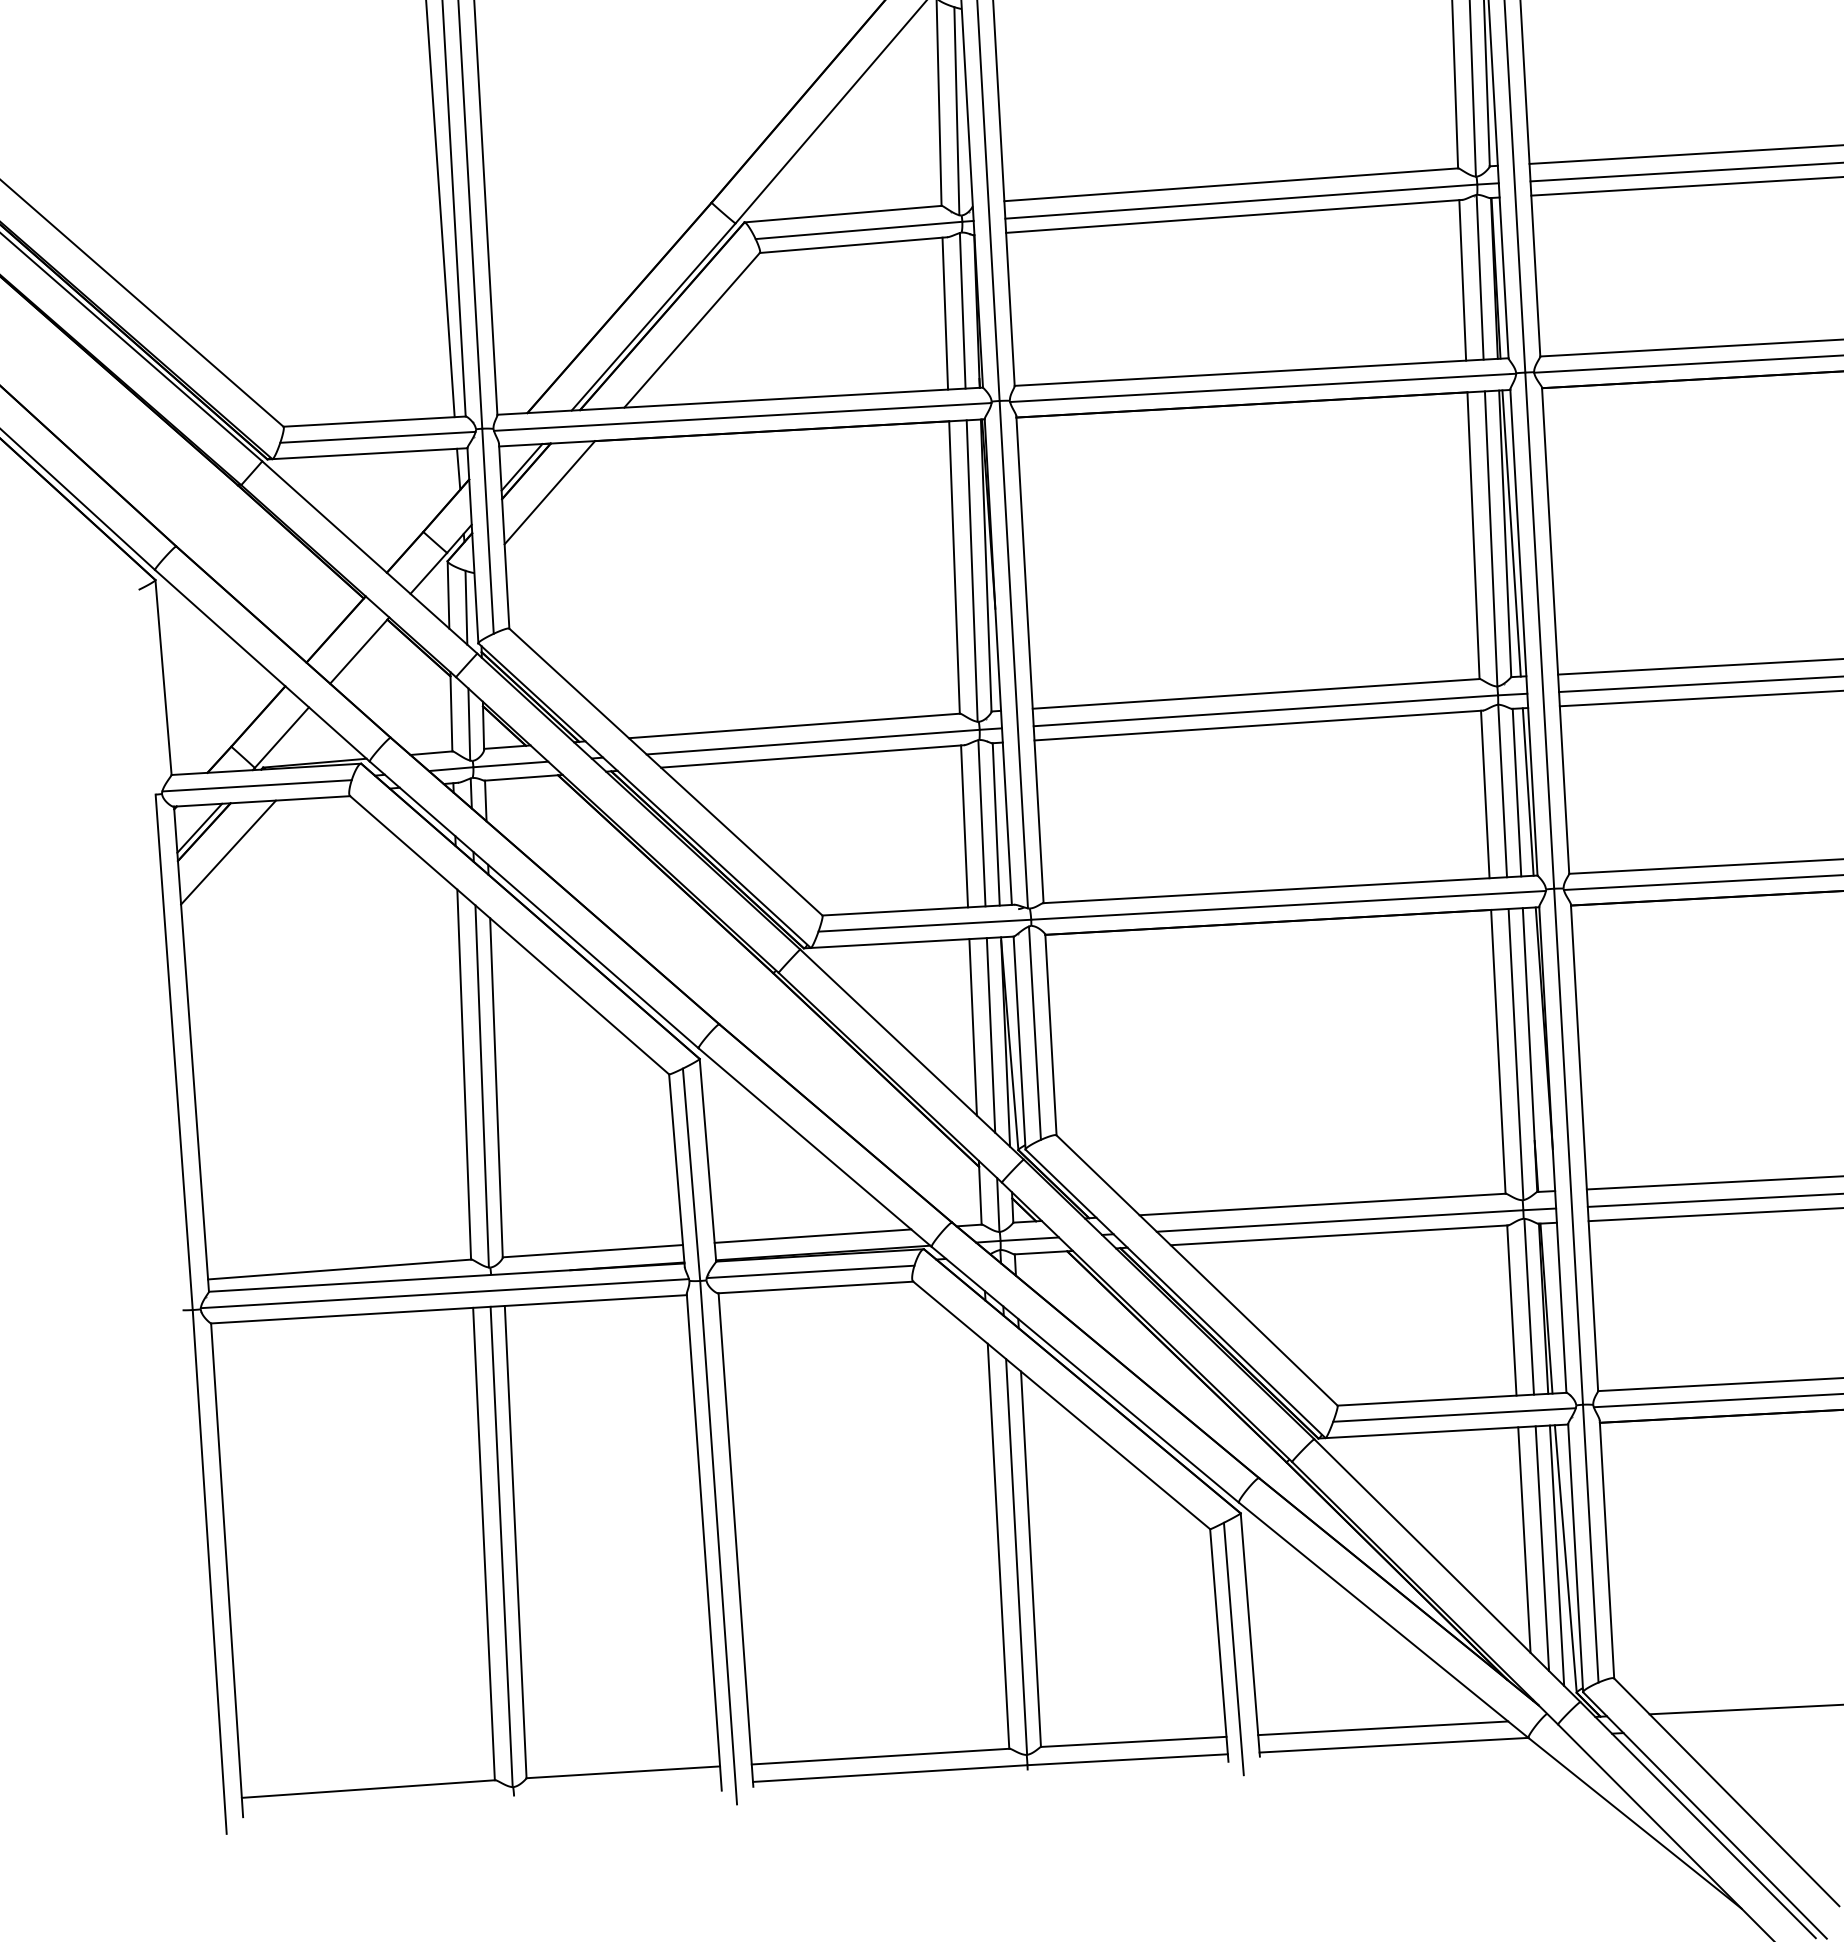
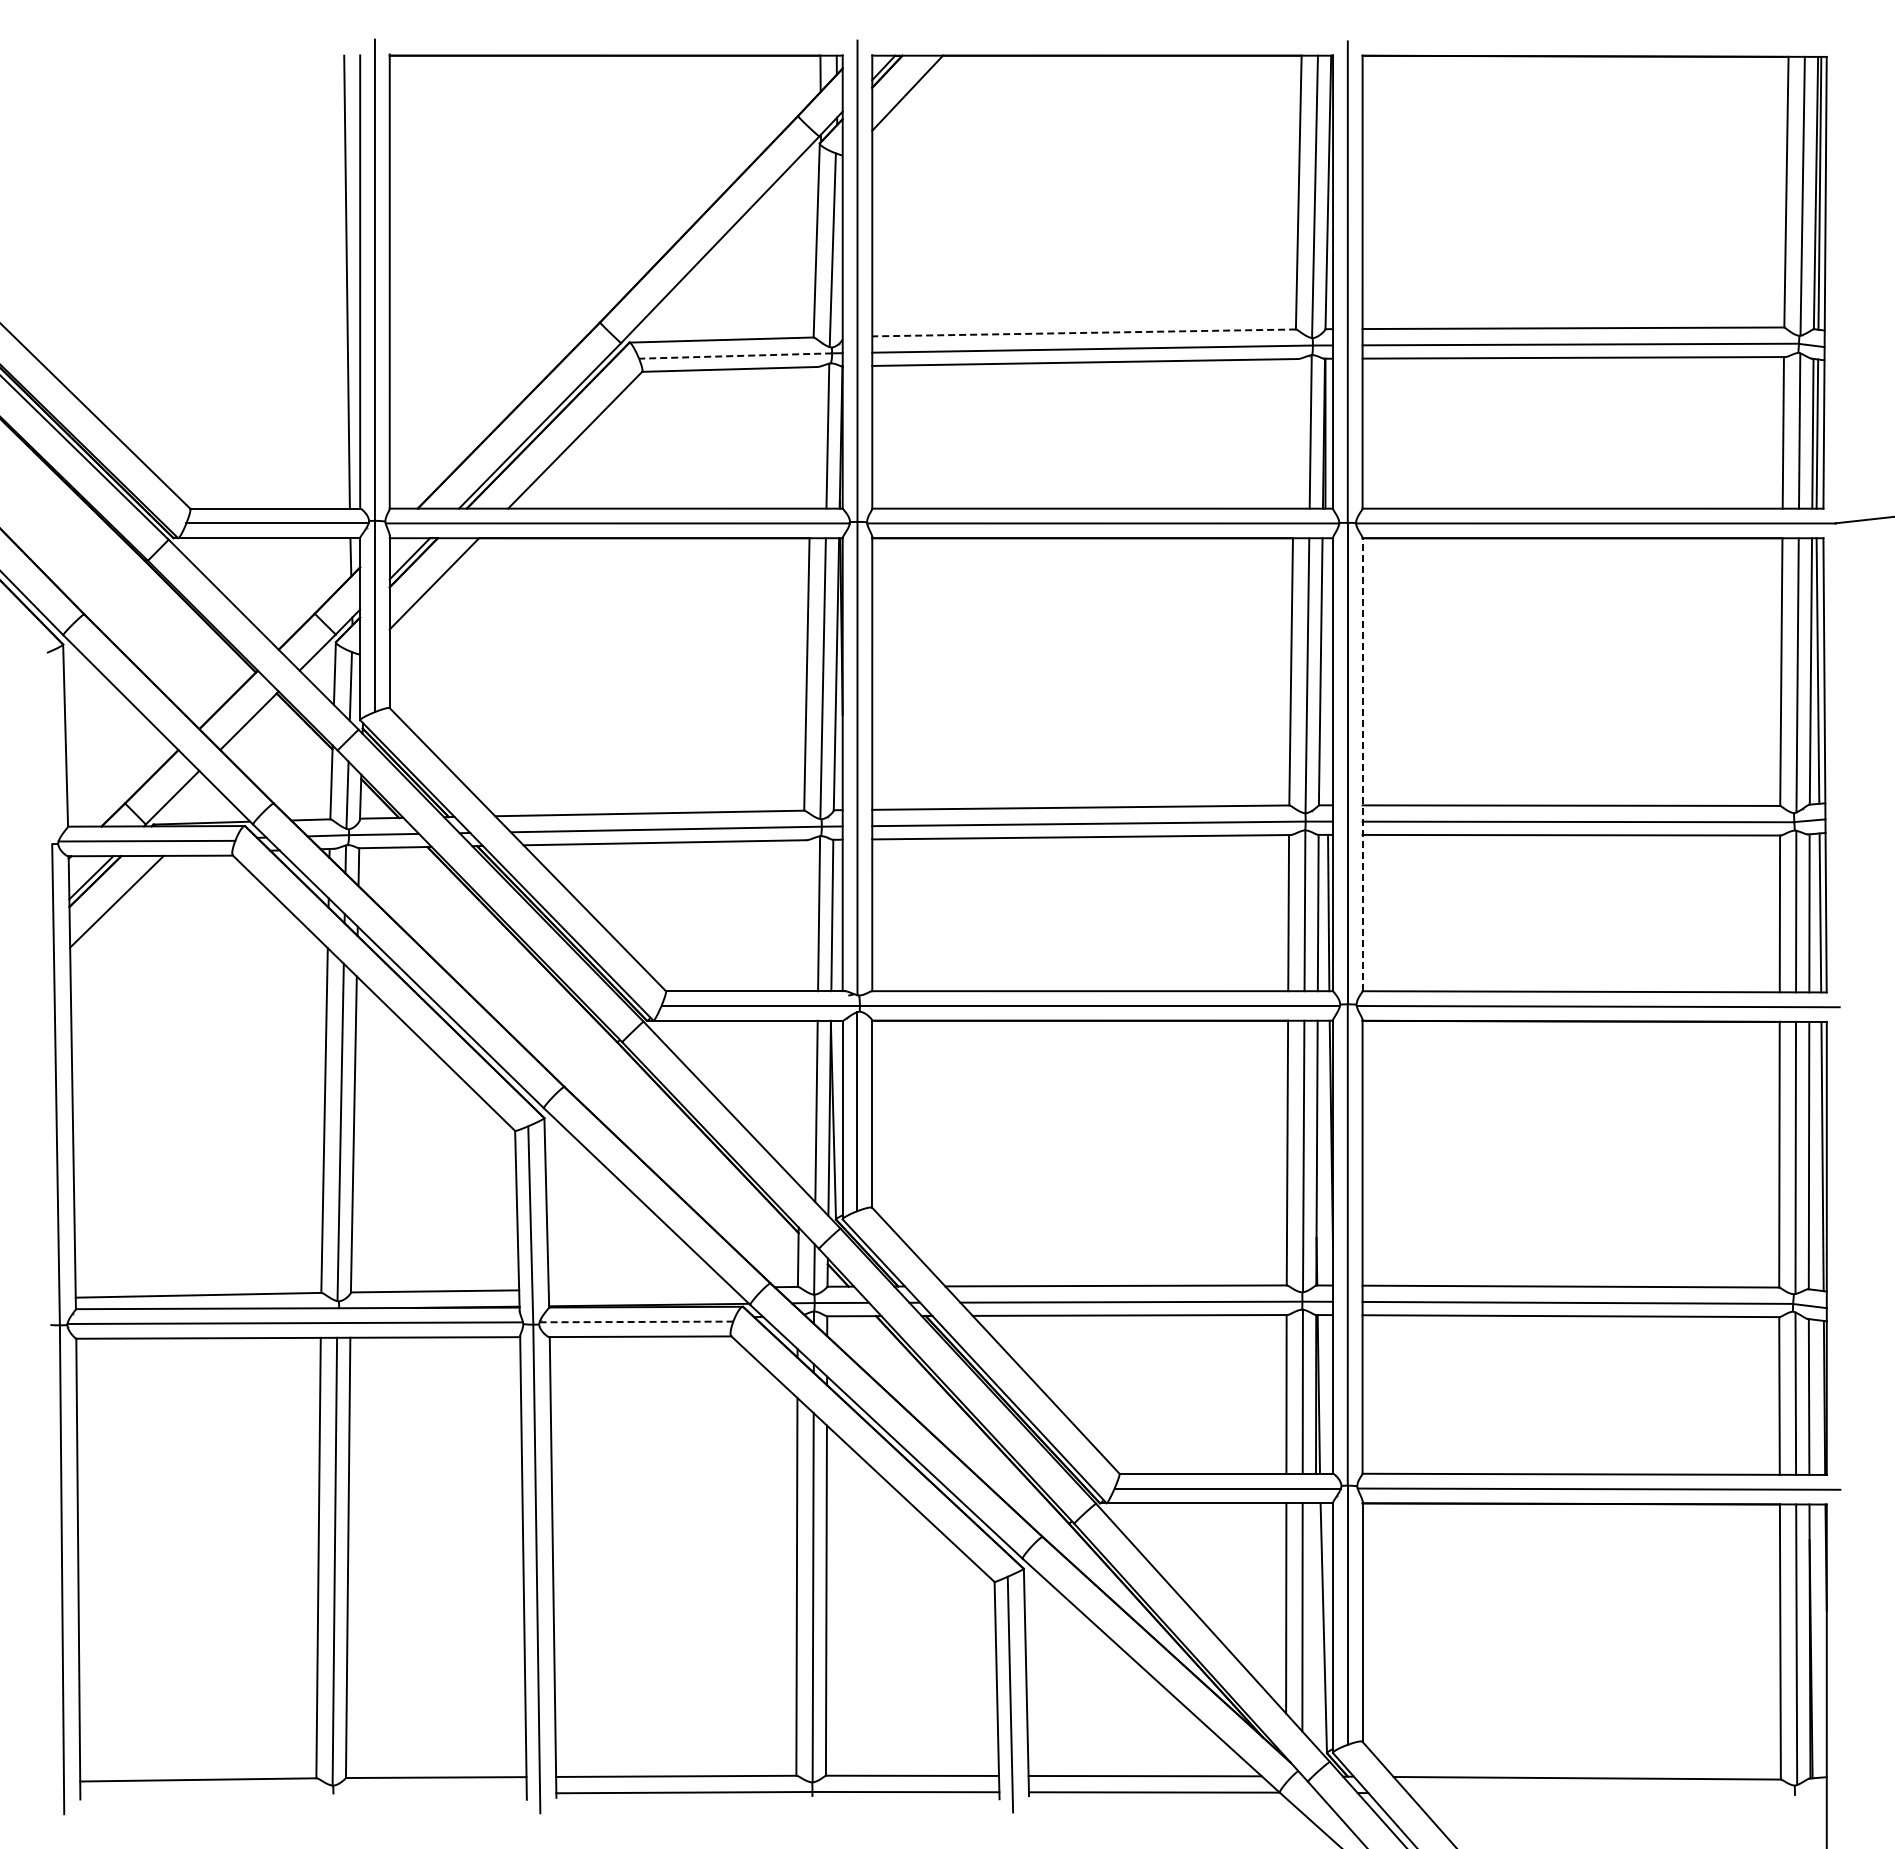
line: (1231, 184) -> (1084, 332), solid -> dashed
line: (858, 230) -> (735, 356), solid -> dashed
line: (1462, 279) -> (1294, 433), removed
line: (945, 313) -> (811, 437), removed
line: (1511, 533) -> (1326, 671), removed
line: (1555, 630) -> (1362, 764), solid -> dashed
line: (964, 826) -> (802, 915), removed
line: (973, 1026) -> (800, 1102), removed
line: (812, 1235) -> (640, 1288), removed
line: (810, 1271) -> (636, 1321), solid -> dashed
line: (1556, 1555) -> (1315, 1624), removed

